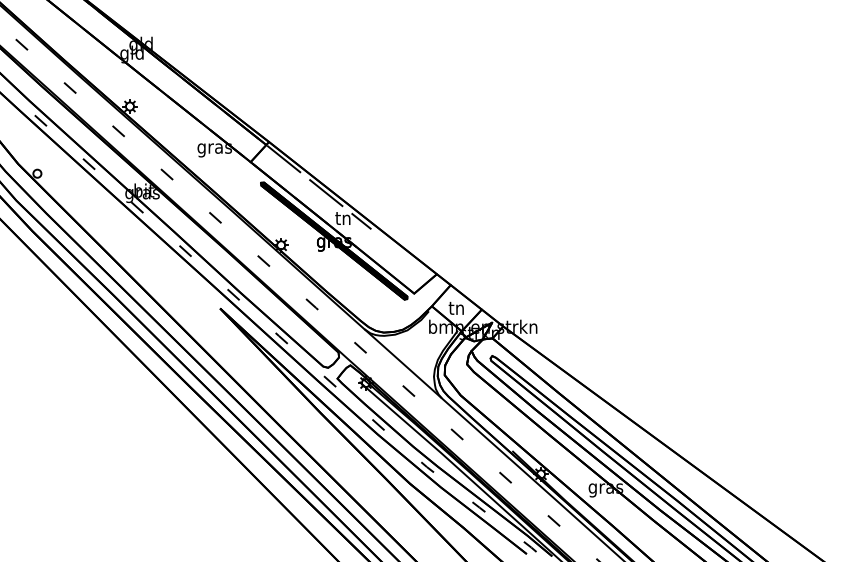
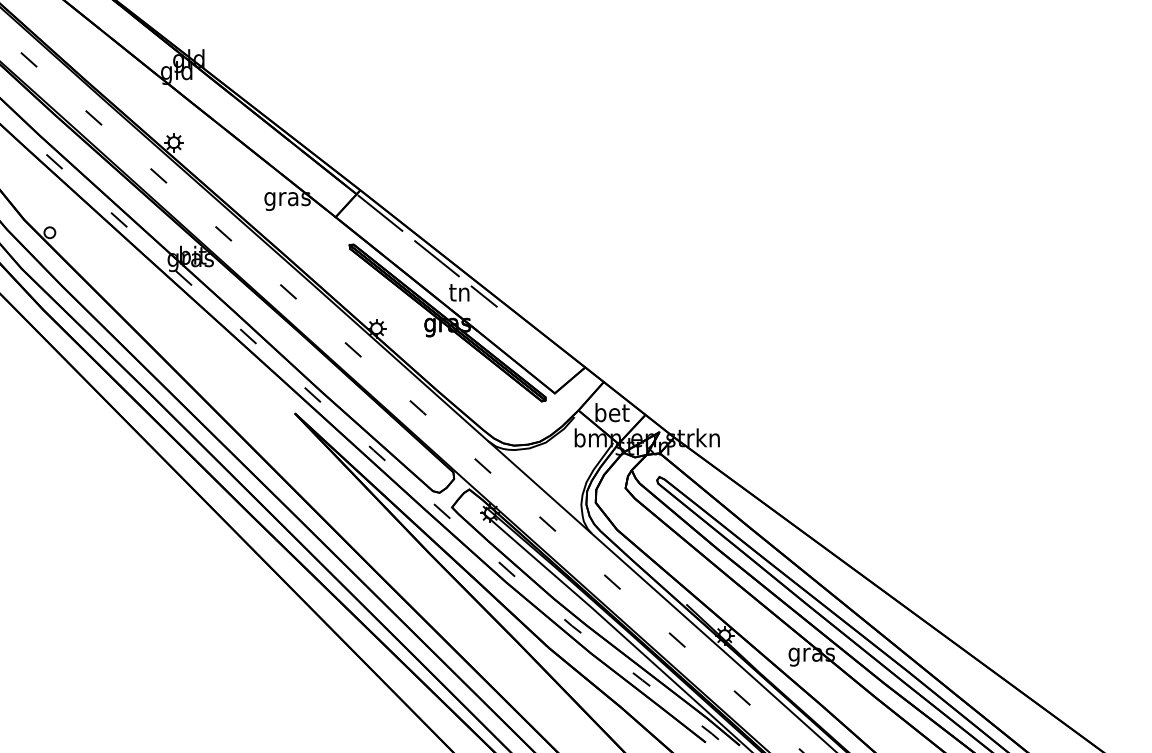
text: (457, 307) -> (612, 412), tn -> bet

